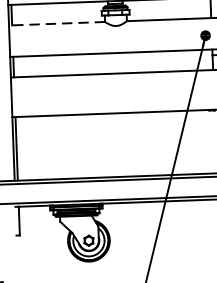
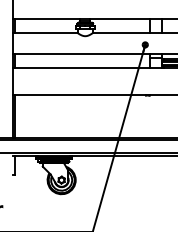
line: (56, 24) -> (45, 33), dashed -> solid

